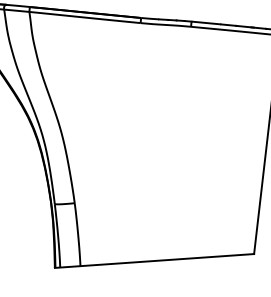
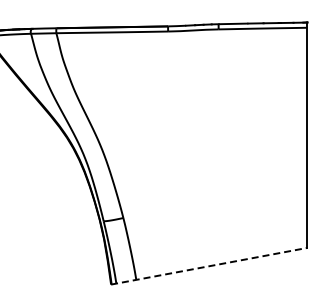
line: (154, 261) -> (209, 266), solid -> dashed

